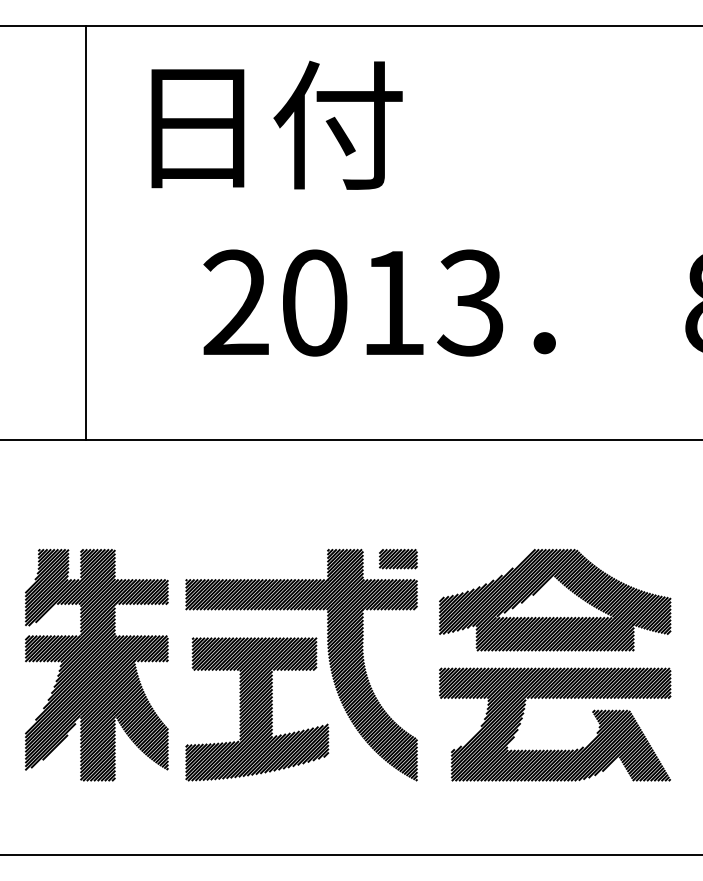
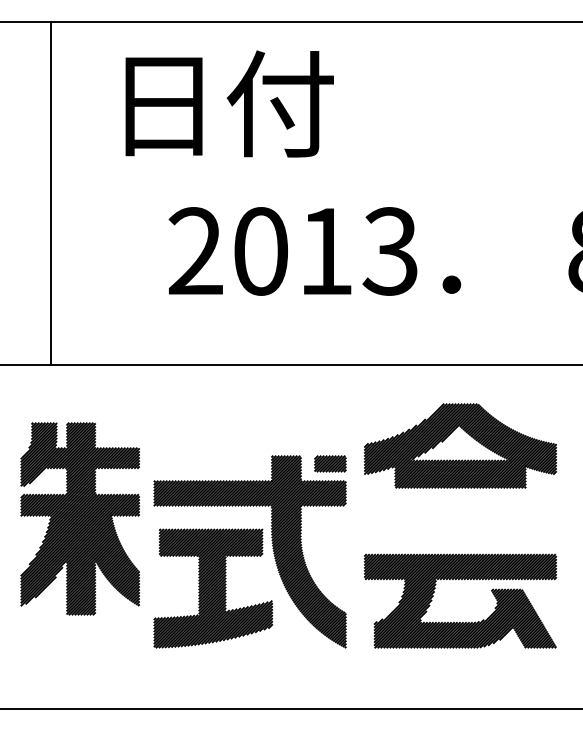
line: (86, 233) -> (51, 193), moved
part: (555, 599) -> (460, 445), moved
part: (95, 664) -> (79, 518), moved

